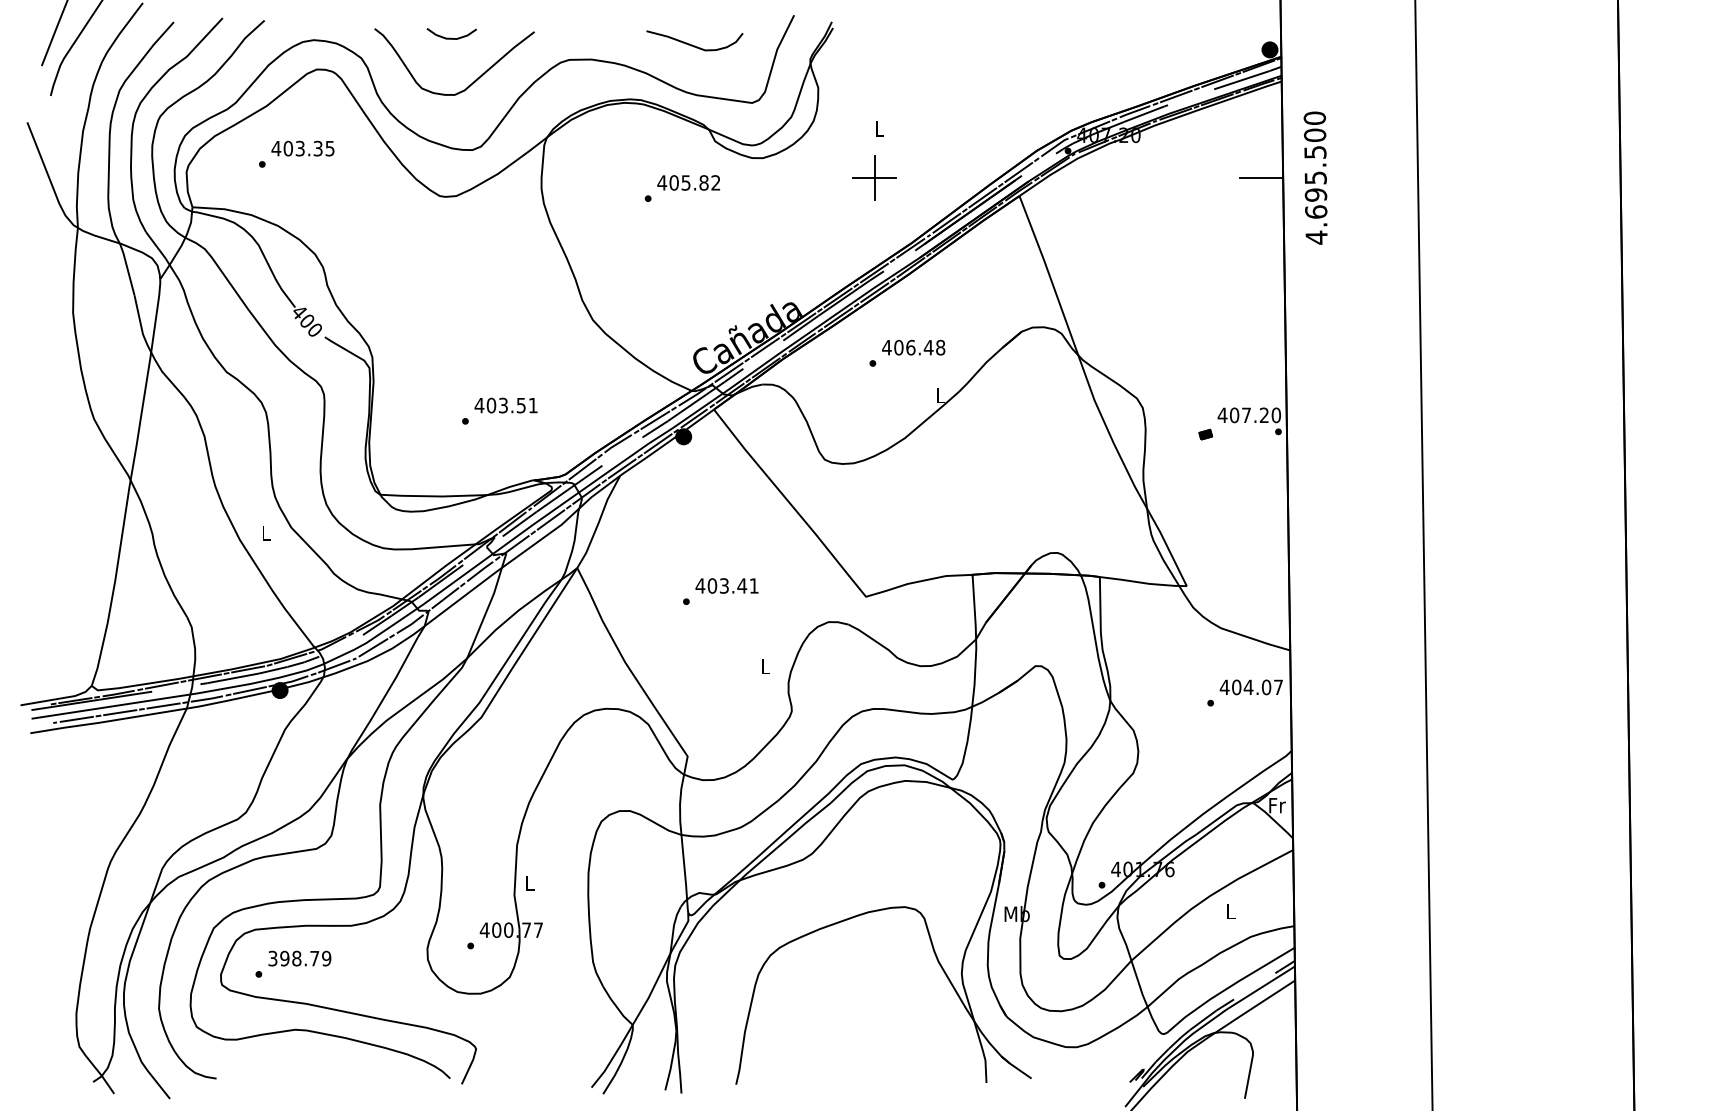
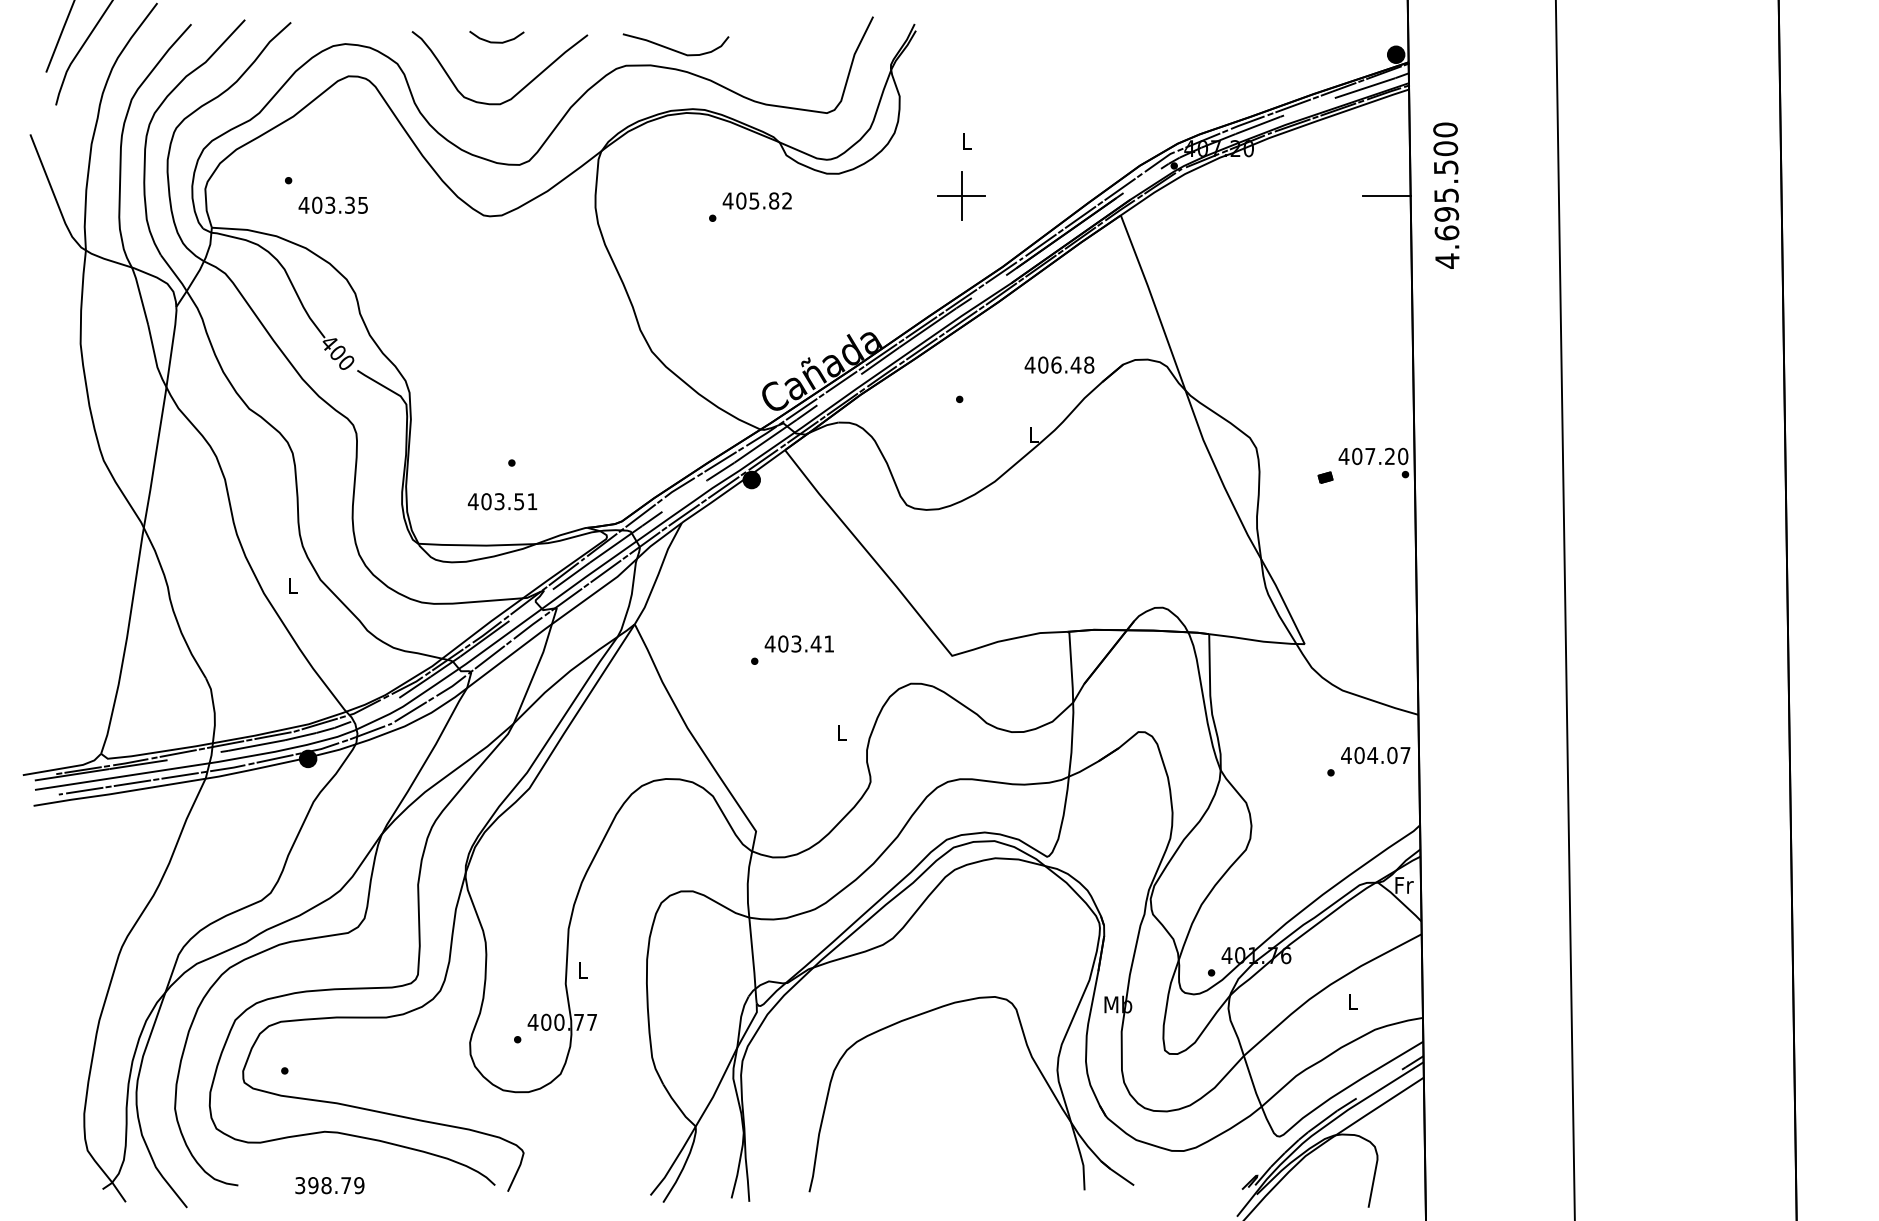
curve: (691, 44) -> (672, 48), moved
text: (302, 147) -> (332, 204), moved
text: (913, 347) -> (1059, 364), moved
text: (506, 405) -> (502, 501), moved
text: (299, 958) -> (329, 1185), moved

